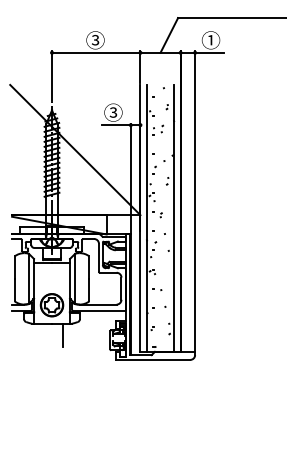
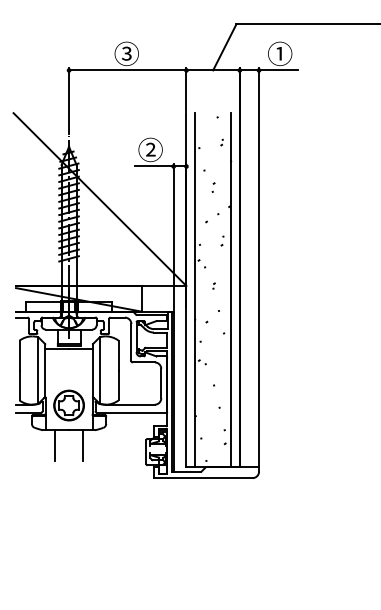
text: (113, 112) -> (150, 149), ③ -> ②
part: (162, 128) -> (213, 187), moved
line: (41, 335) -> (55, 445), added

